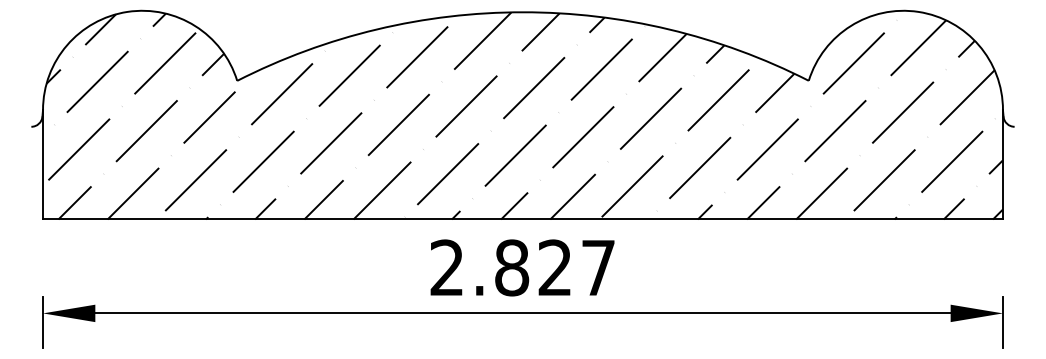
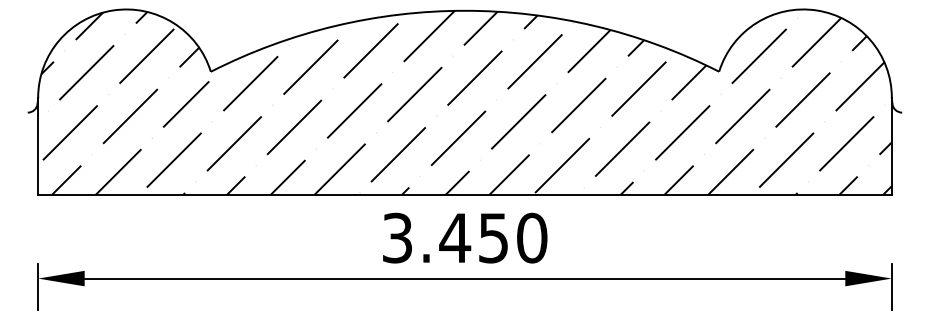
text: (522, 267) -> (464, 237), 2.827 -> 3.450

